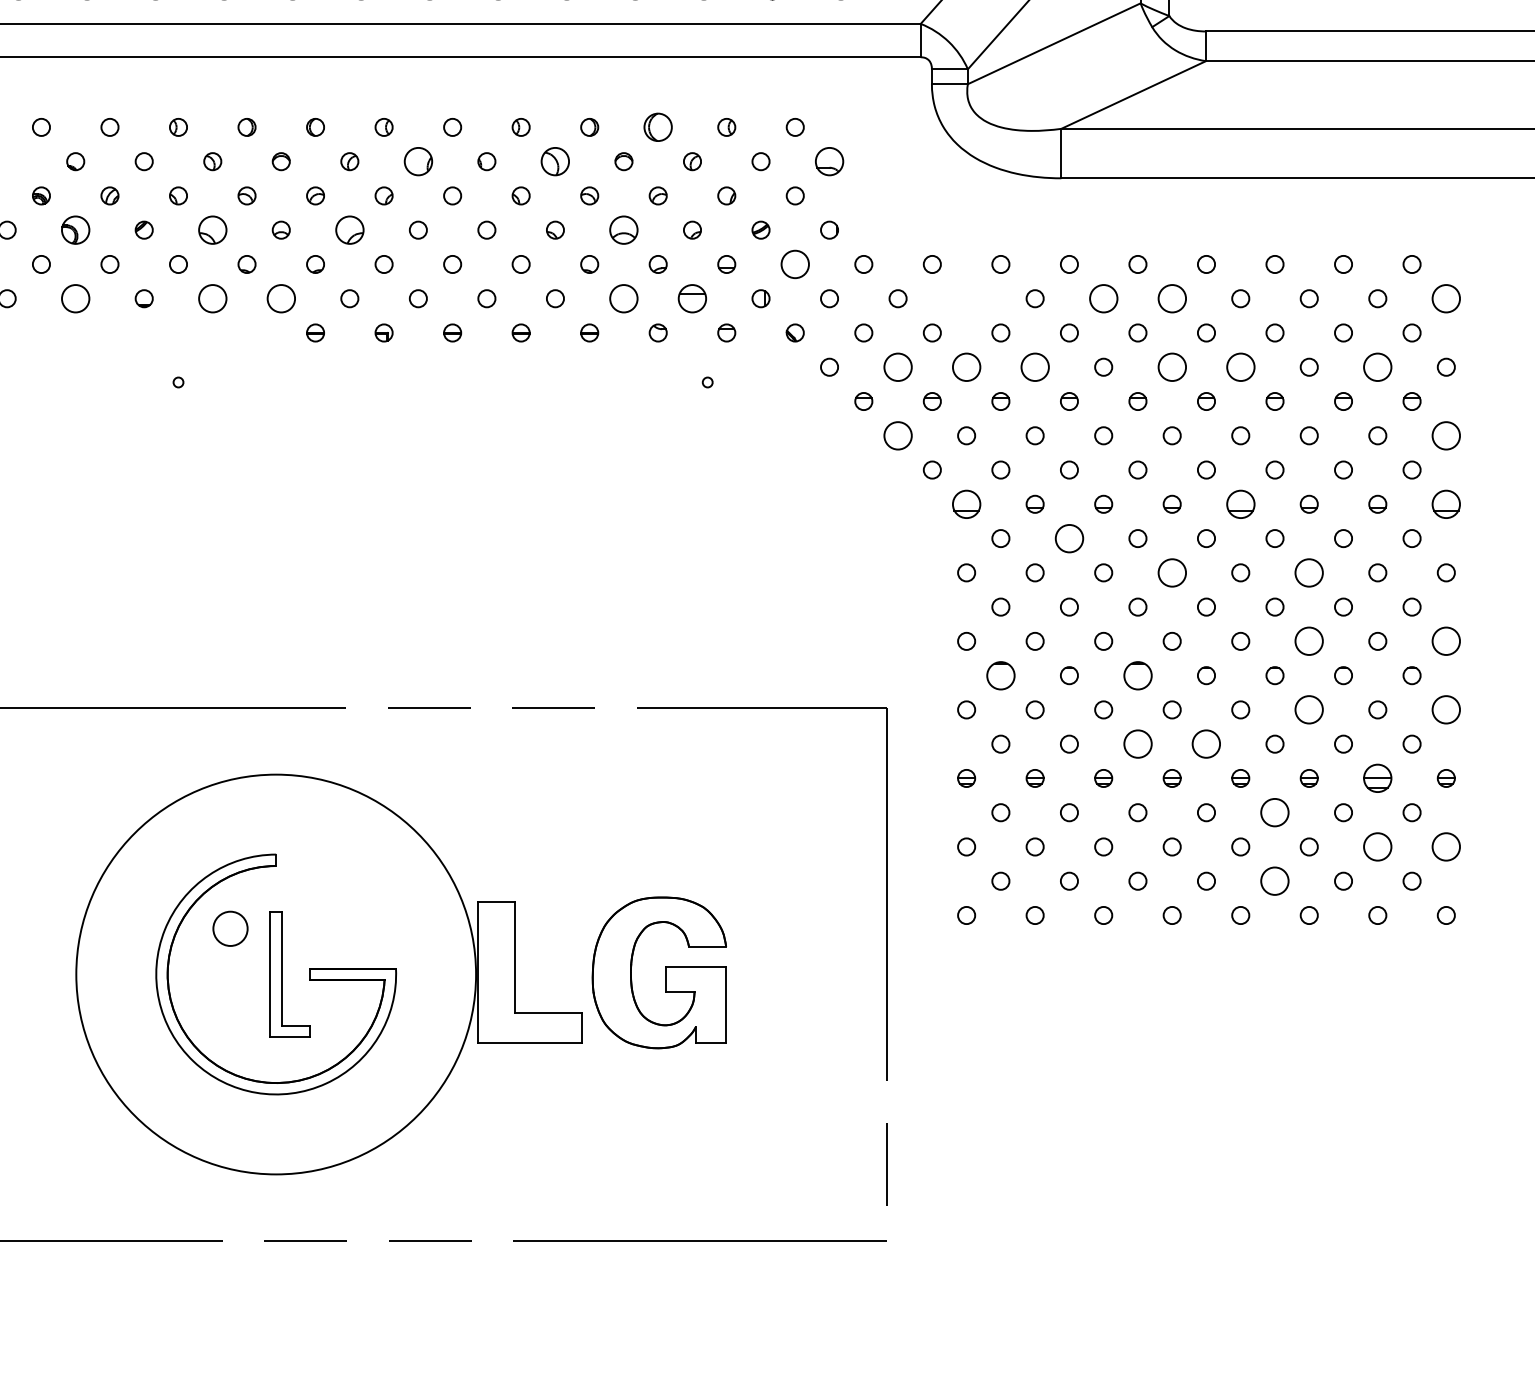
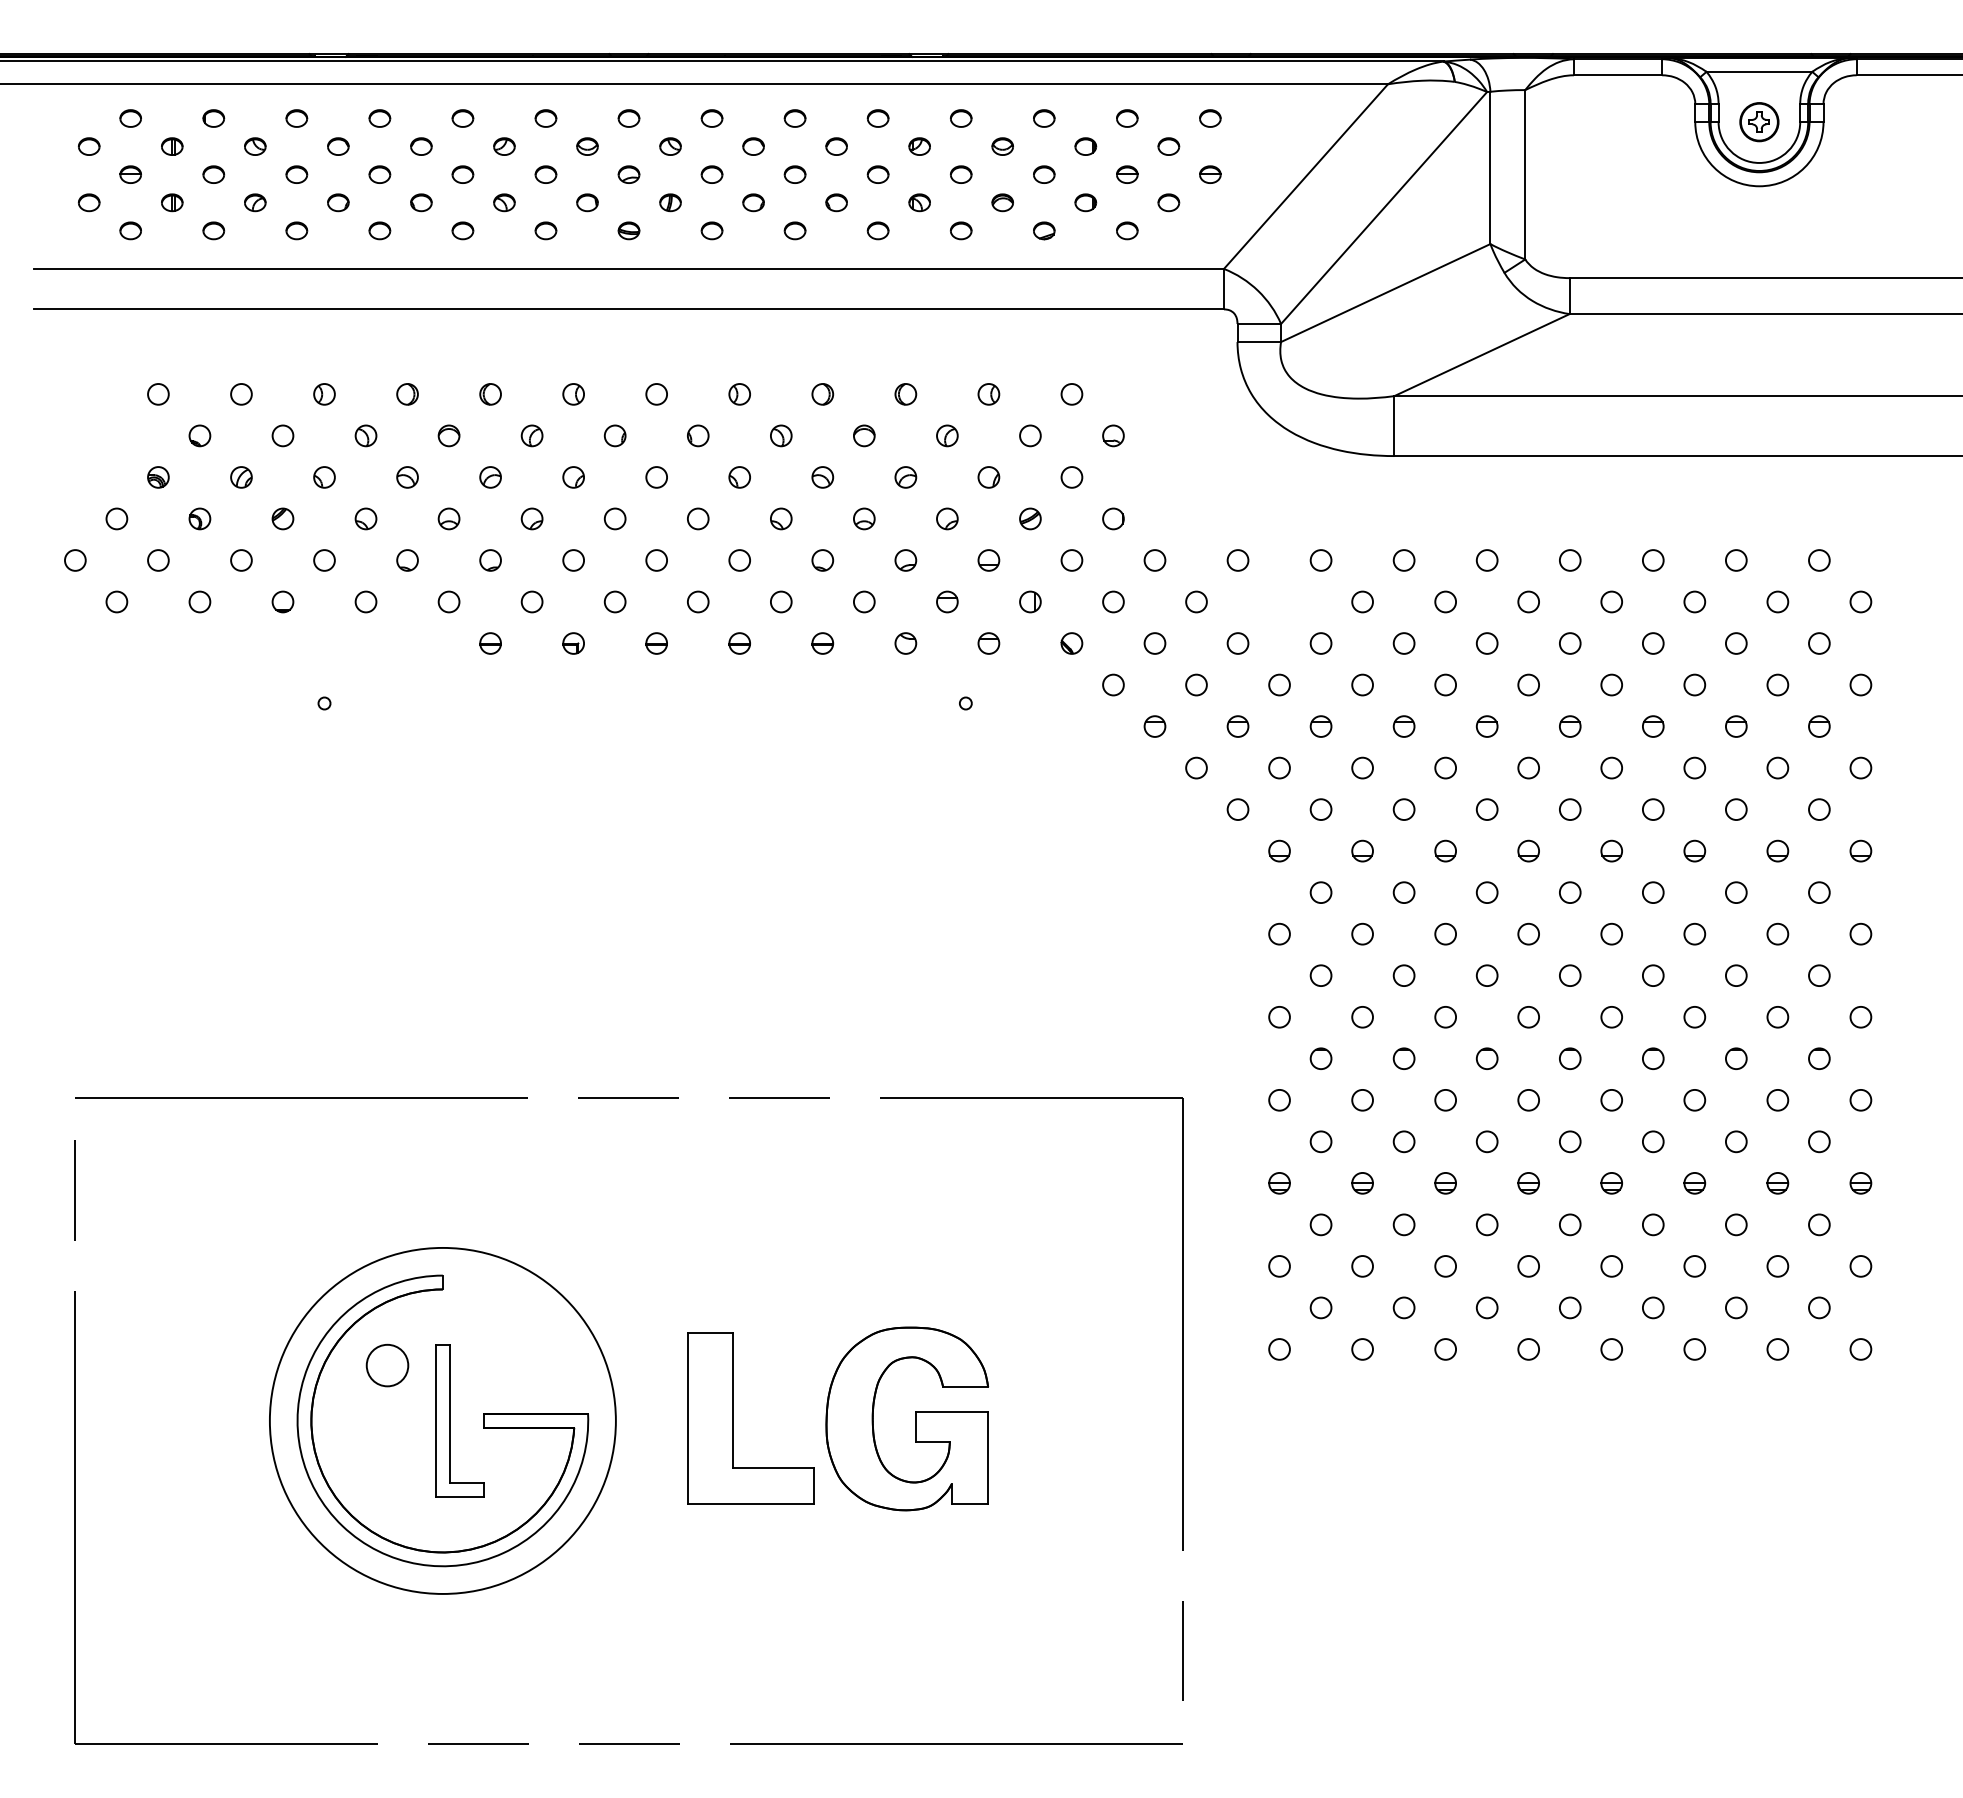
part: (657, 127) -> (905, 394), size x0.62
part: (417, 161) -> (614, 435), size x0.62
part: (555, 161) -> (781, 435), size x0.62
part: (829, 161) -> (1113, 435), size x0.62
part: (75, 229) -> (199, 518), size x0.62
part: (212, 229) -> (365, 518), size x0.62
part: (349, 229) -> (531, 518), size x0.62
part: (624, 229) -> (864, 518), size x0.62
circle: (794, 264) -> (1071, 560), size x0.62
circle: (75, 298) -> (199, 601), size x0.62
circle: (212, 298) -> (365, 601), size x0.62
circle: (280, 298) -> (448, 601), size x0.62
circle: (624, 298) -> (864, 601), size x0.62
part: (692, 298) -> (947, 601), size x0.62
circle: (1103, 298) -> (1445, 601), size x0.62
circle: (1172, 298) -> (1528, 601), size x0.62
circle: (1446, 298) -> (1860, 601), size x0.62
circle: (898, 366) -> (1196, 684), size x0.62
circle: (966, 366) -> (1279, 684), size x0.62
circle: (1035, 366) -> (1362, 684), size x0.62
circle: (1172, 366) -> (1528, 684), size x0.62
circle: (1240, 366) -> (1611, 684), size x0.62
circle: (1377, 366) -> (1777, 684), size x0.62
circle: (898, 435) -> (1196, 767), size x0.62
circle: (1446, 435) -> (1860, 767), size x0.62
part: (966, 503) -> (1279, 850), size x0.62
part: (1240, 503) -> (1611, 850), size x0.62
part: (1446, 503) -> (1860, 850), size x0.62
circle: (1068, 538) -> (1403, 892), size x0.62
circle: (1172, 572) -> (1528, 933), size x0.62
circle: (1309, 572) -> (1694, 933), size x0.62
circle: (1309, 641) -> (1694, 1017), size x0.62
circle: (1446, 641) -> (1860, 1017), size x0.62
part: (1000, 675) -> (1320, 1058), size x0.62
part: (1137, 675) -> (1486, 1058), size x0.62
circle: (1309, 710) -> (1694, 1100), size x0.62
circle: (1446, 710) -> (1860, 1100), size x0.62
circle: (1137, 743) -> (1486, 1141), size x0.62
circle: (1206, 743) -> (1570, 1141), size x0.62
part: (1377, 778) -> (1777, 1183), size x0.62
circle: (1275, 812) -> (1653, 1224), size x0.62
circle: (1377, 847) -> (1777, 1266), size x0.62
circle: (1446, 847) -> (1860, 1266), size x0.62
circle: (1275, 880) -> (1653, 1307), size x0.62
circle: (275, 974) -> (442, 1420), size x0.71

